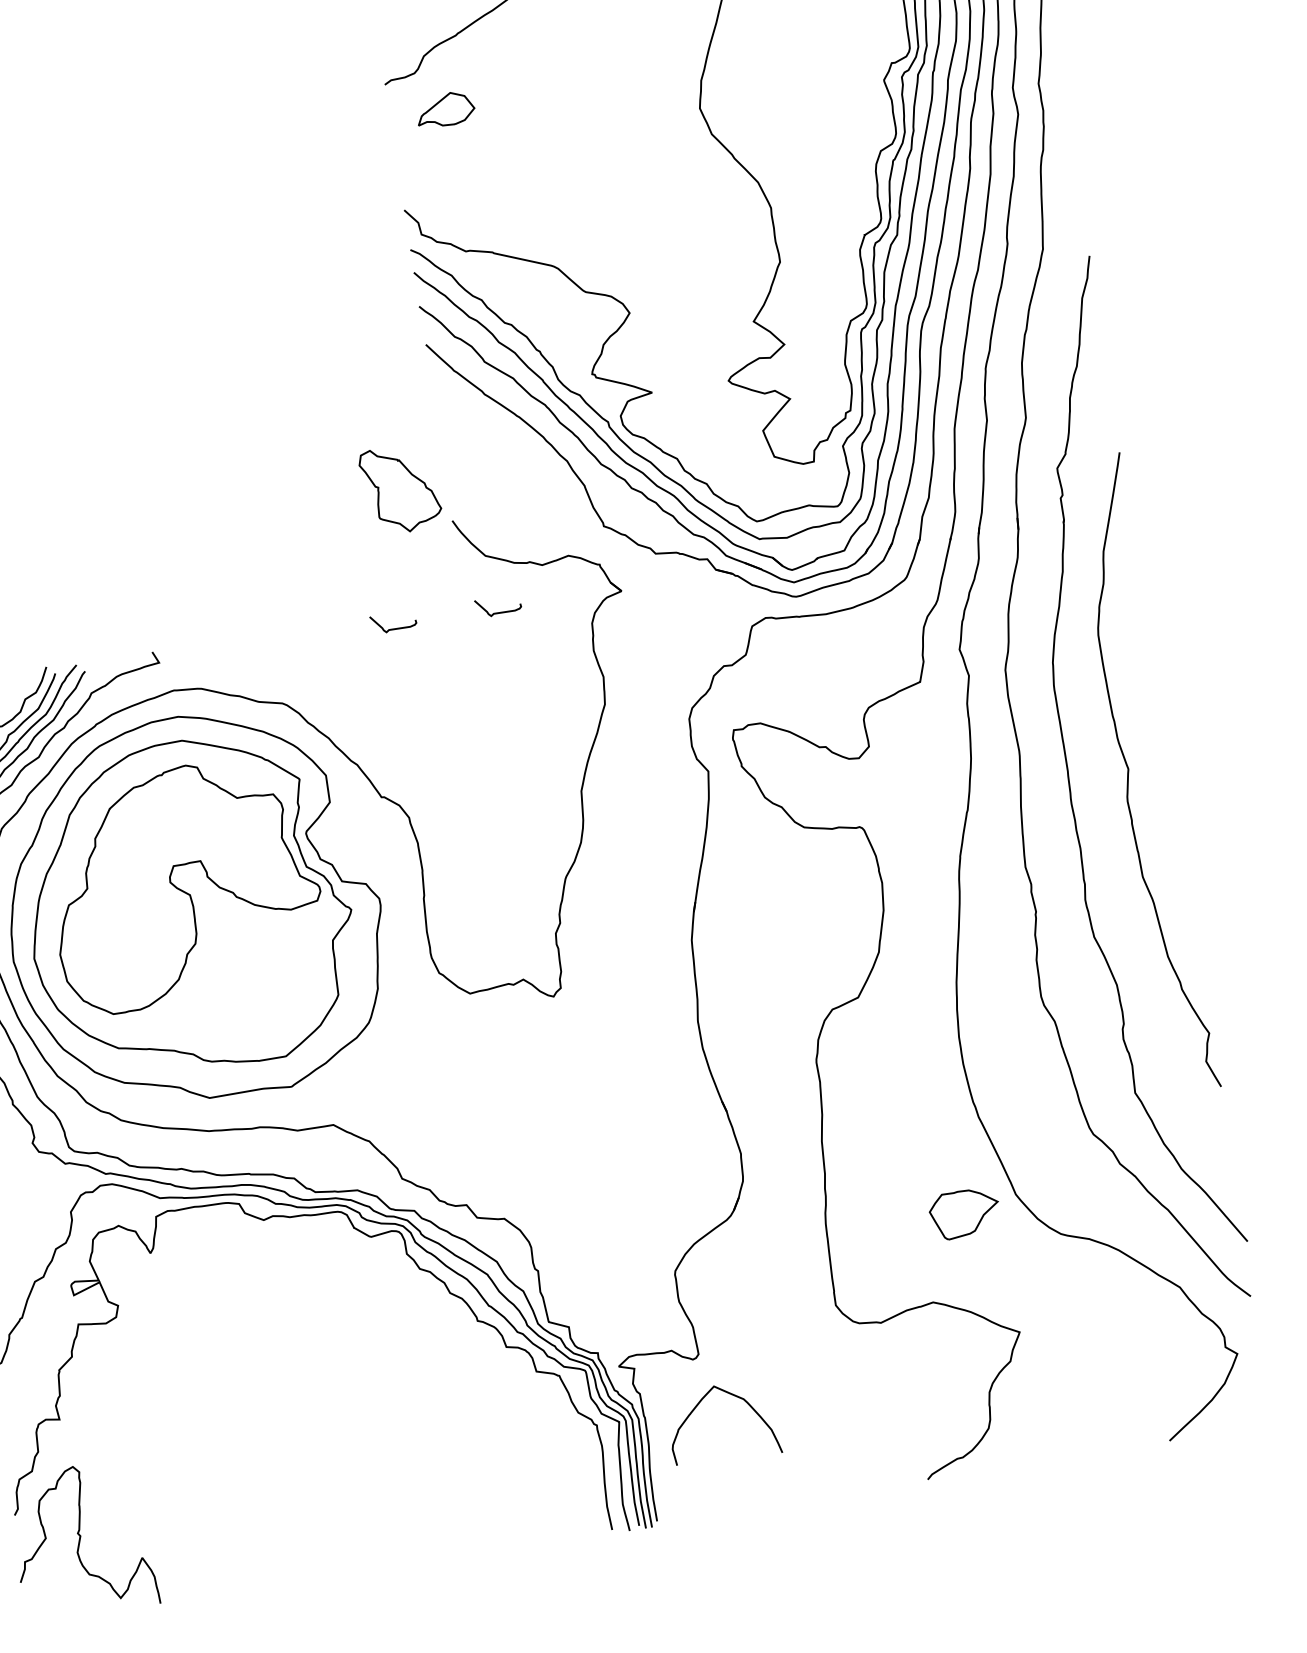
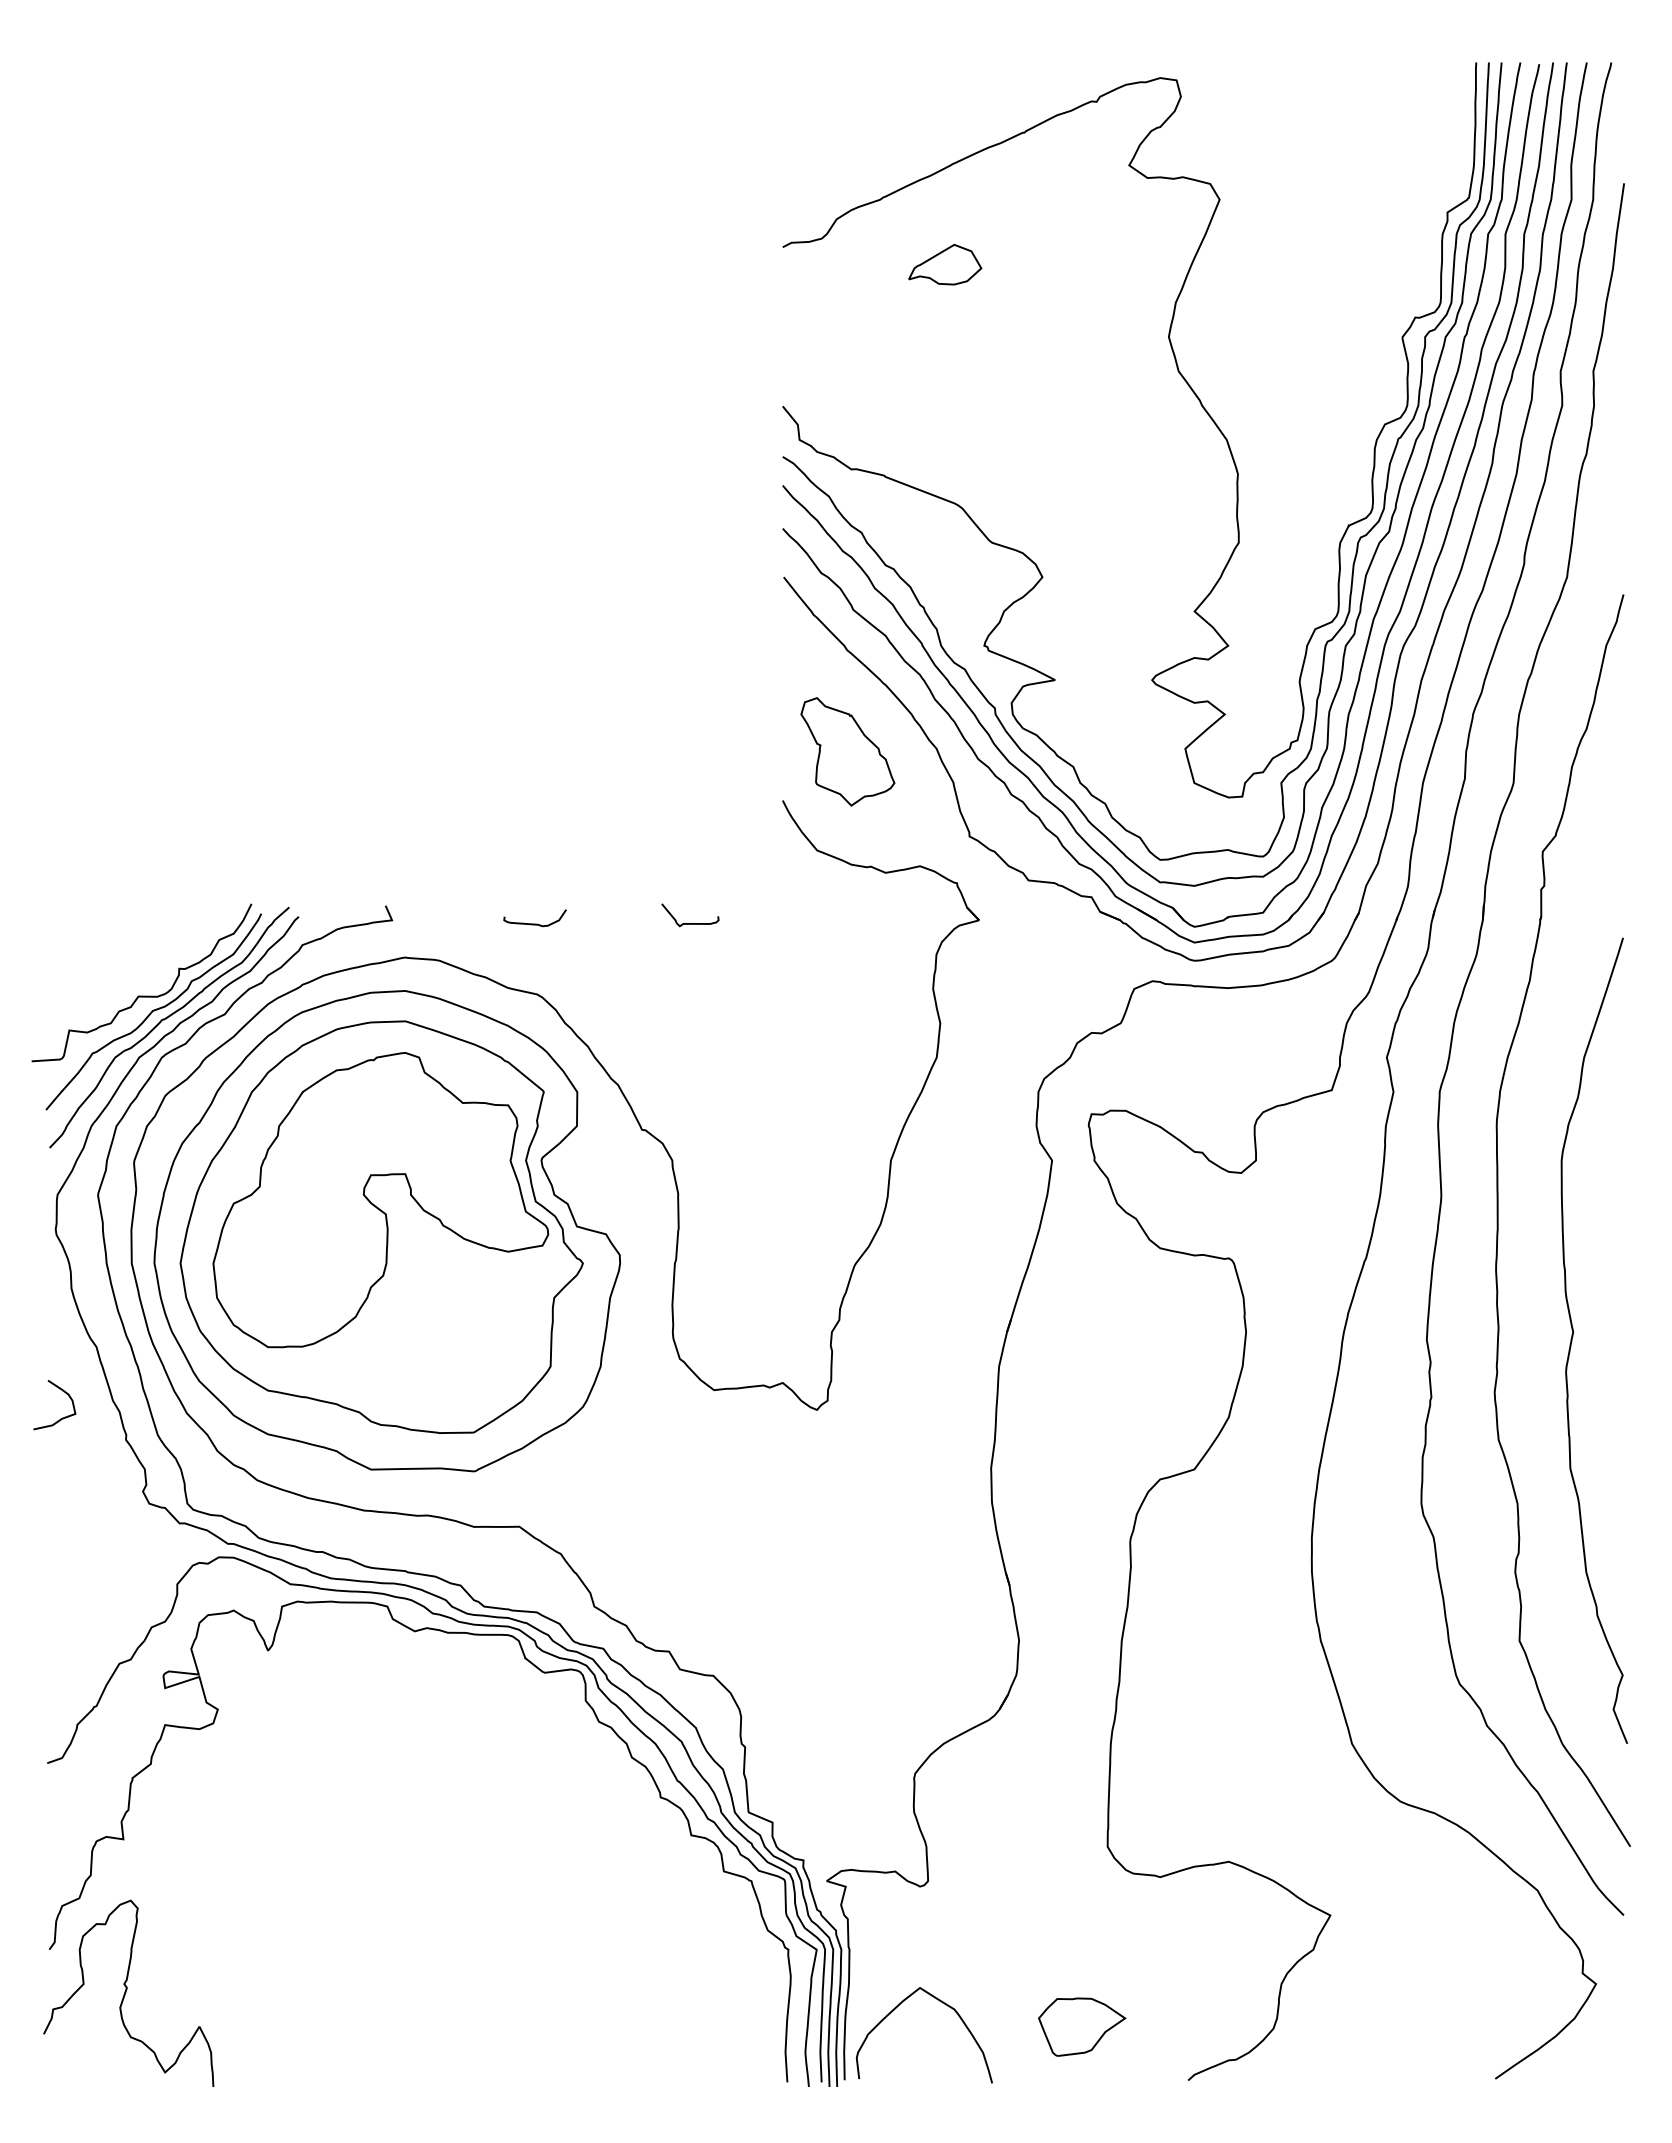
part: (445, 109) -> (945, 264), moved
part: (400, 489) -> (847, 751), moved
curve: (499, 612) -> (823, 923), removed
curve: (271, 647) -> (534, 923), added
curve: (1129, 772) -> (1573, 1336), moved
part: (965, 1213) -> (1082, 2026), moved
curve: (736, 1397) -> (945, 2005), moved

